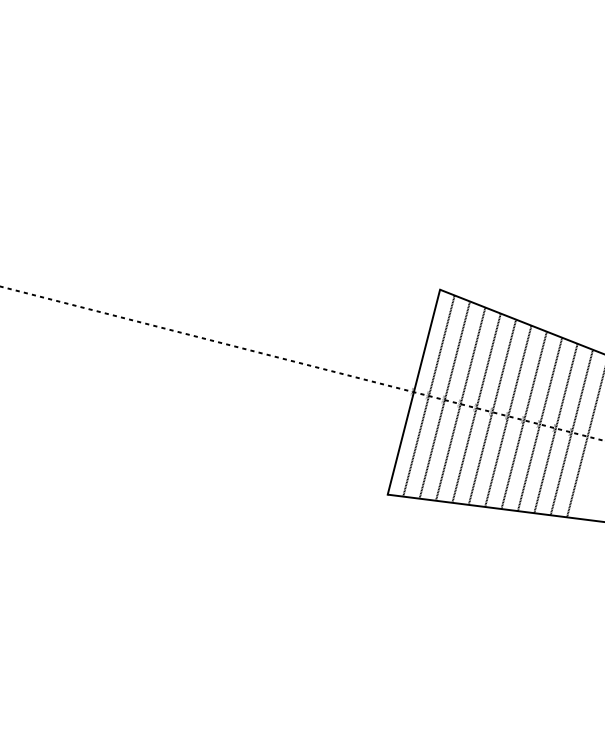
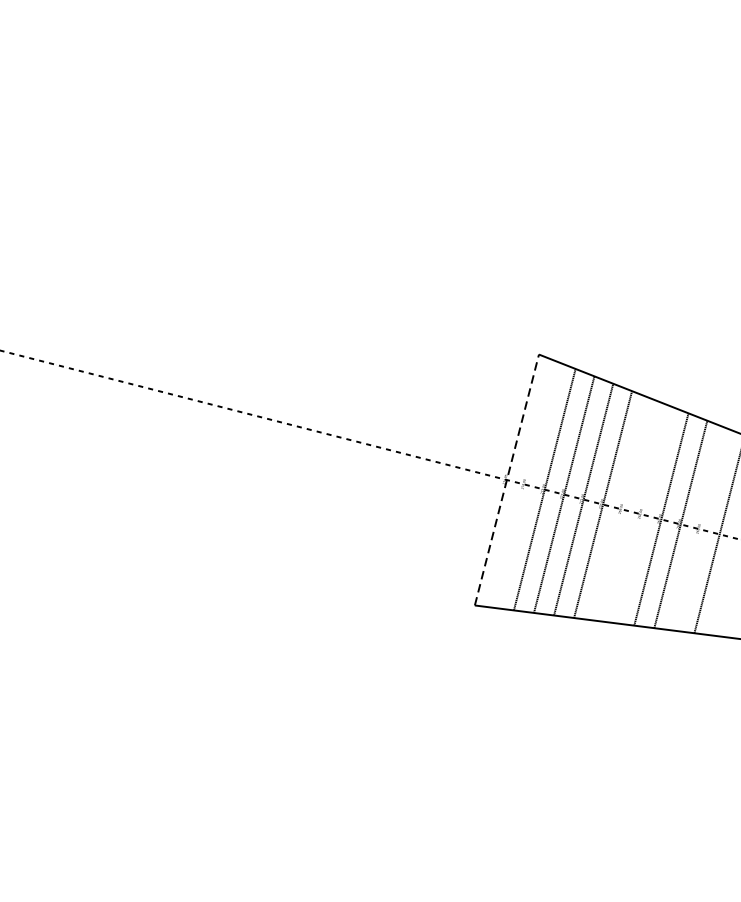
line: (413, 392) -> (506, 480), solid -> dashed
line: (428, 395) -> (524, 484), removed
line: (508, 415) -> (622, 508), removed
line: (523, 420) -> (641, 514), removed
line: (571, 432) -> (699, 529), removed

